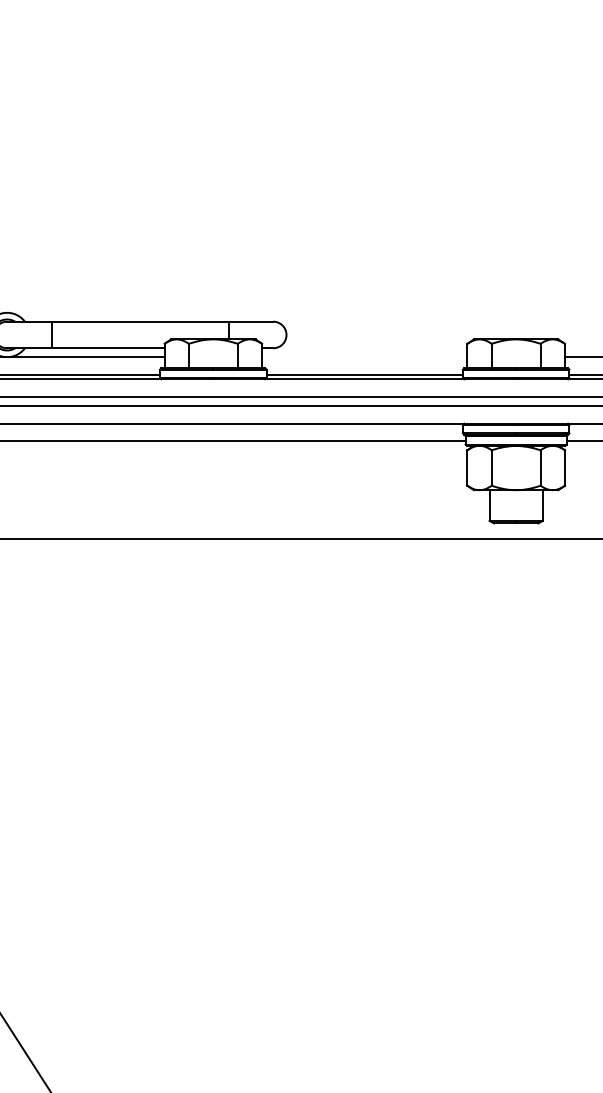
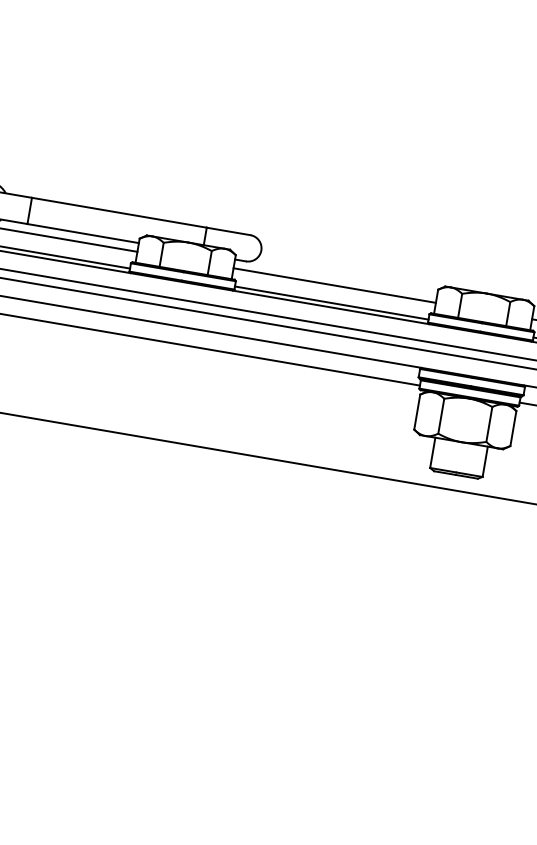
line: (364, 357) -> (334, 285), added

